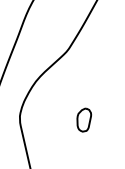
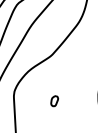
part: (84, 120) -> (54, 101), size x0.71

